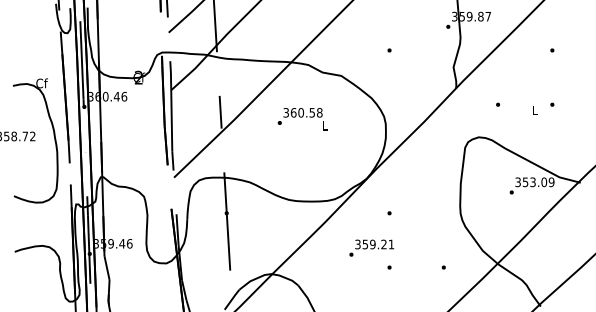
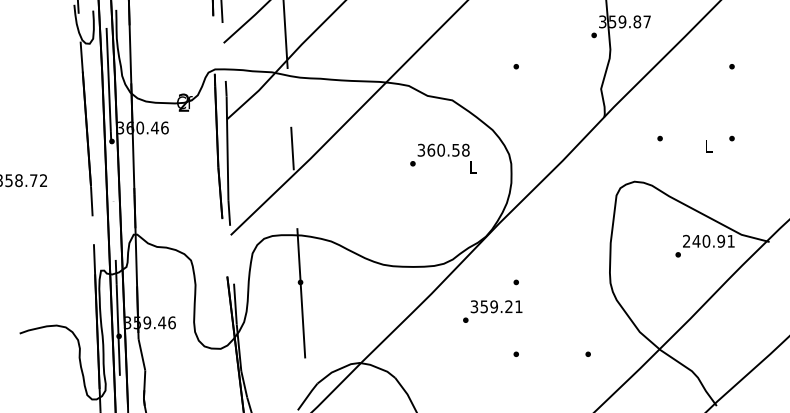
text: (302, 119) -> (443, 158), moved
part: (53, 136) -> (71, 180), removed
text: (534, 181) -> (708, 240), 353.09 -> 240.91
text: (371, 248) -> (492, 311), moved

